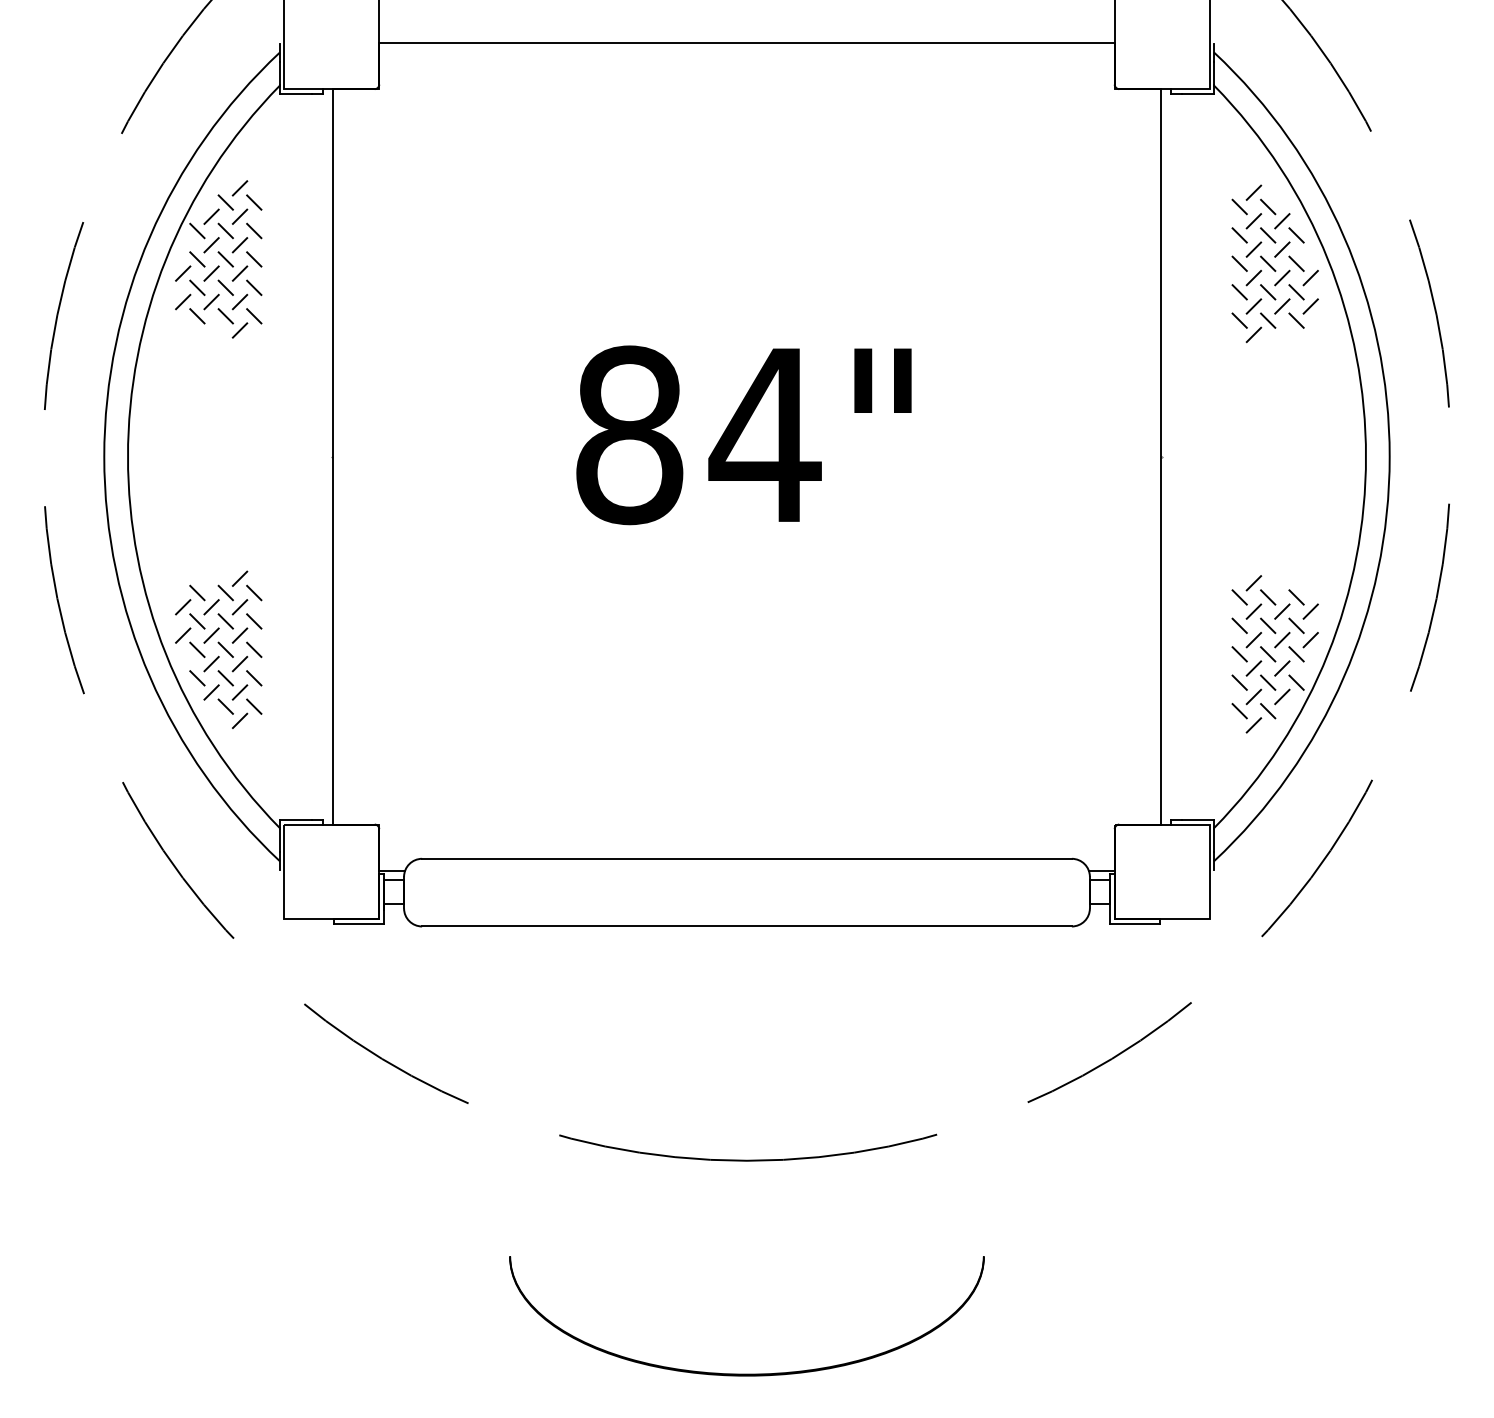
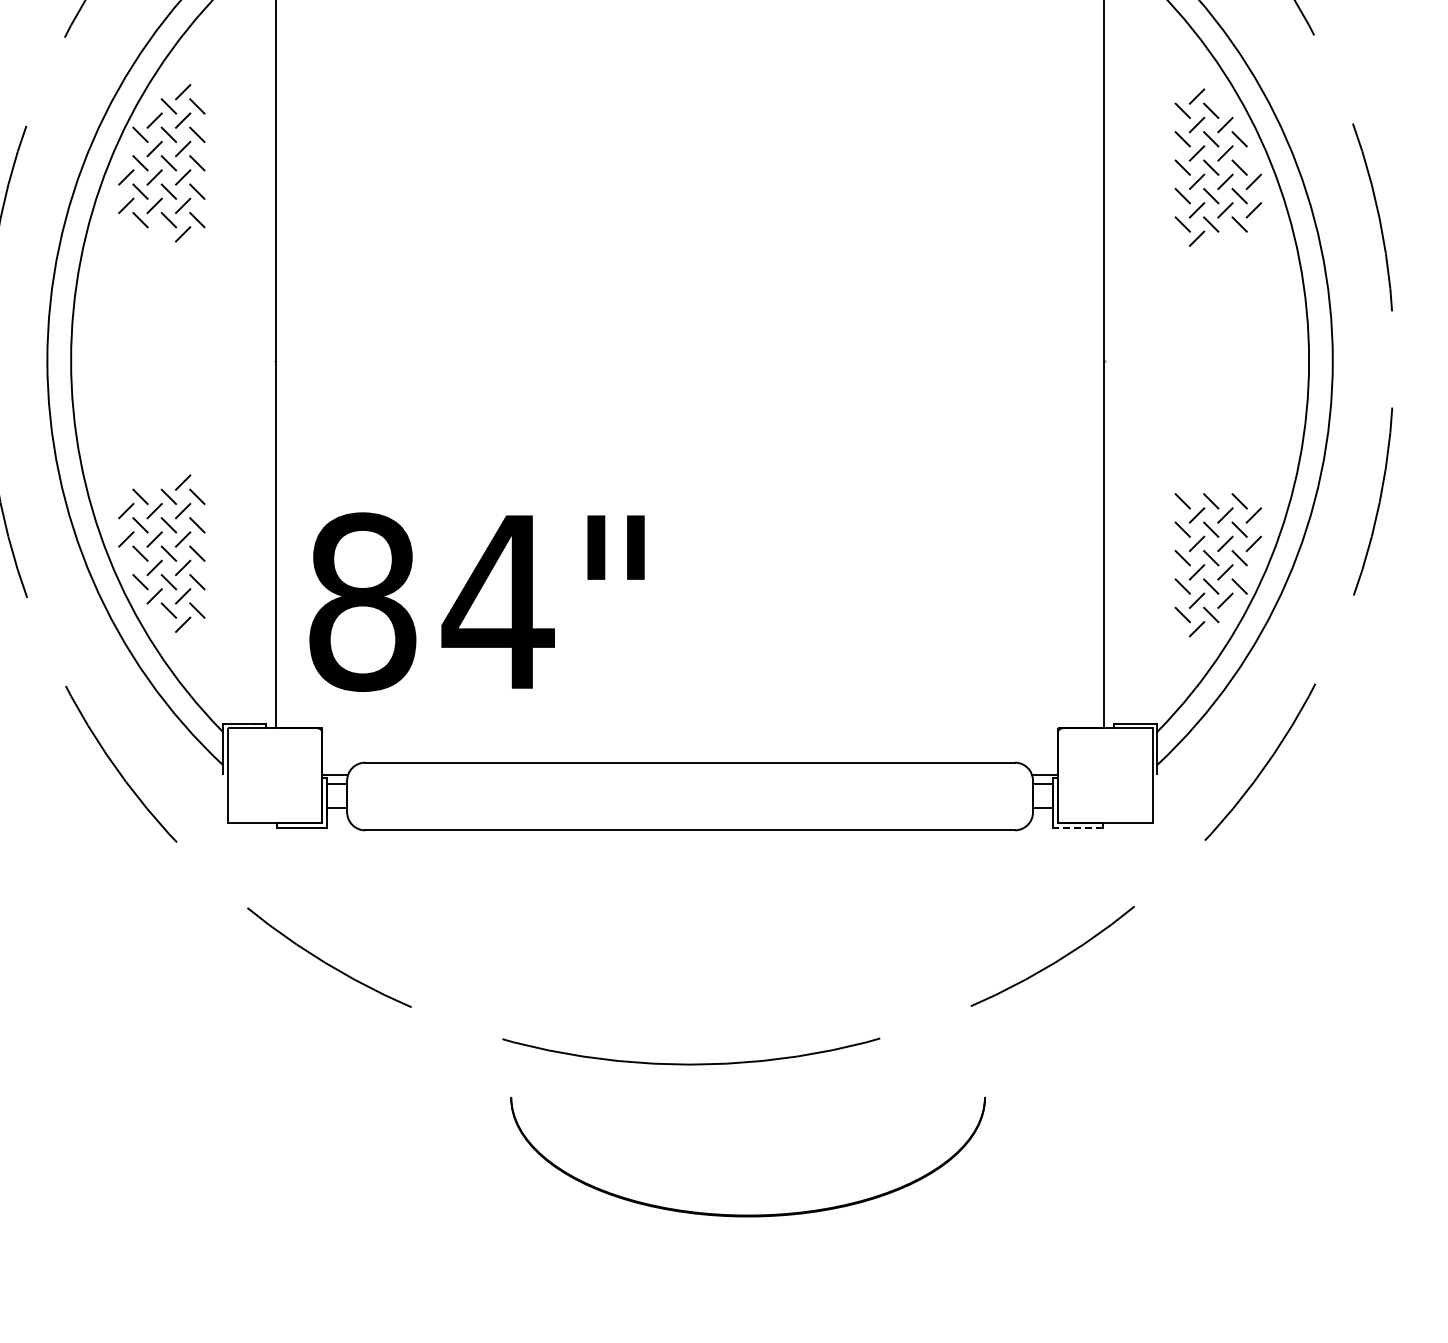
text: (743, 435) -> (476, 602), moved
line: (1253, 583) -> (1196, 487), removed
line: (1135, 923) -> (1078, 827), solid -> dashed
part: (746, 1373) -> (747, 1214), moved

